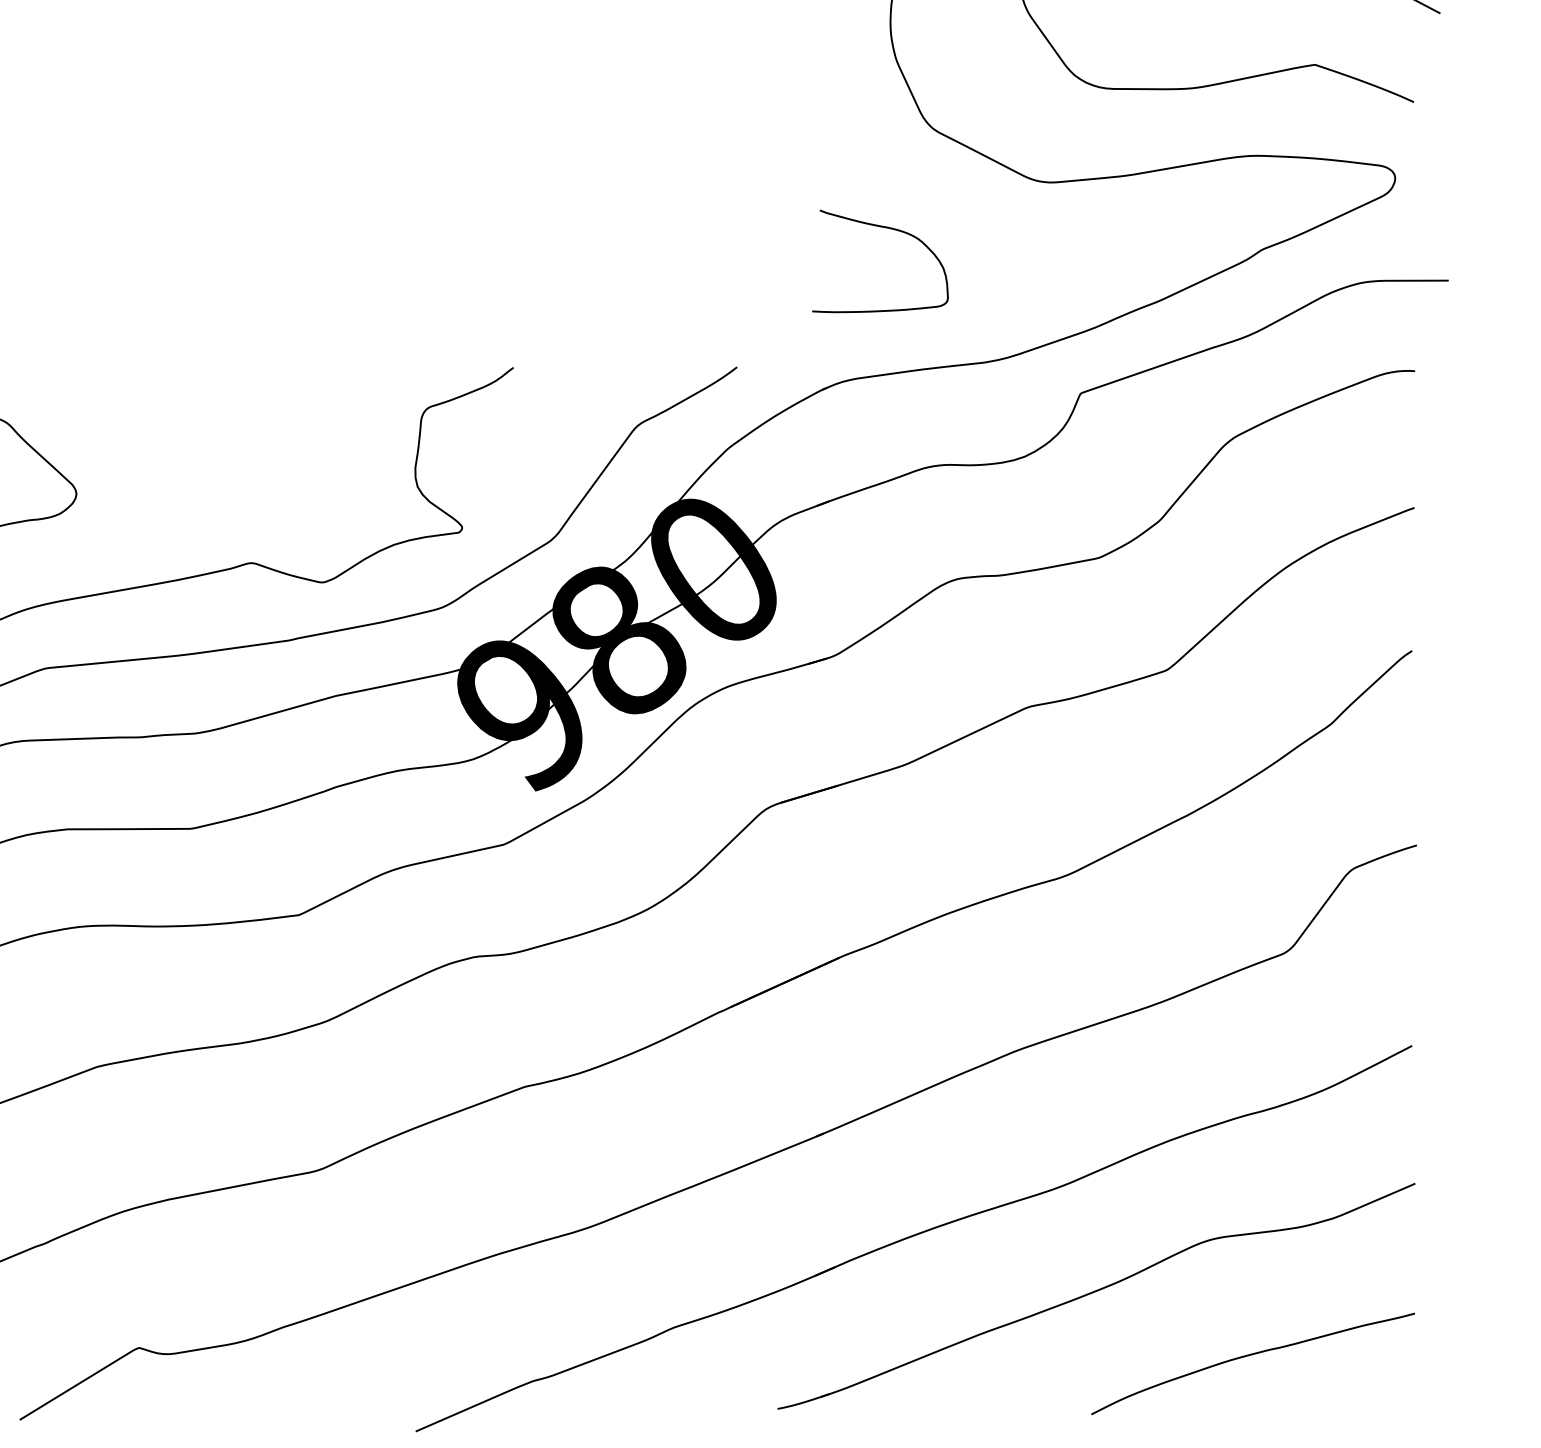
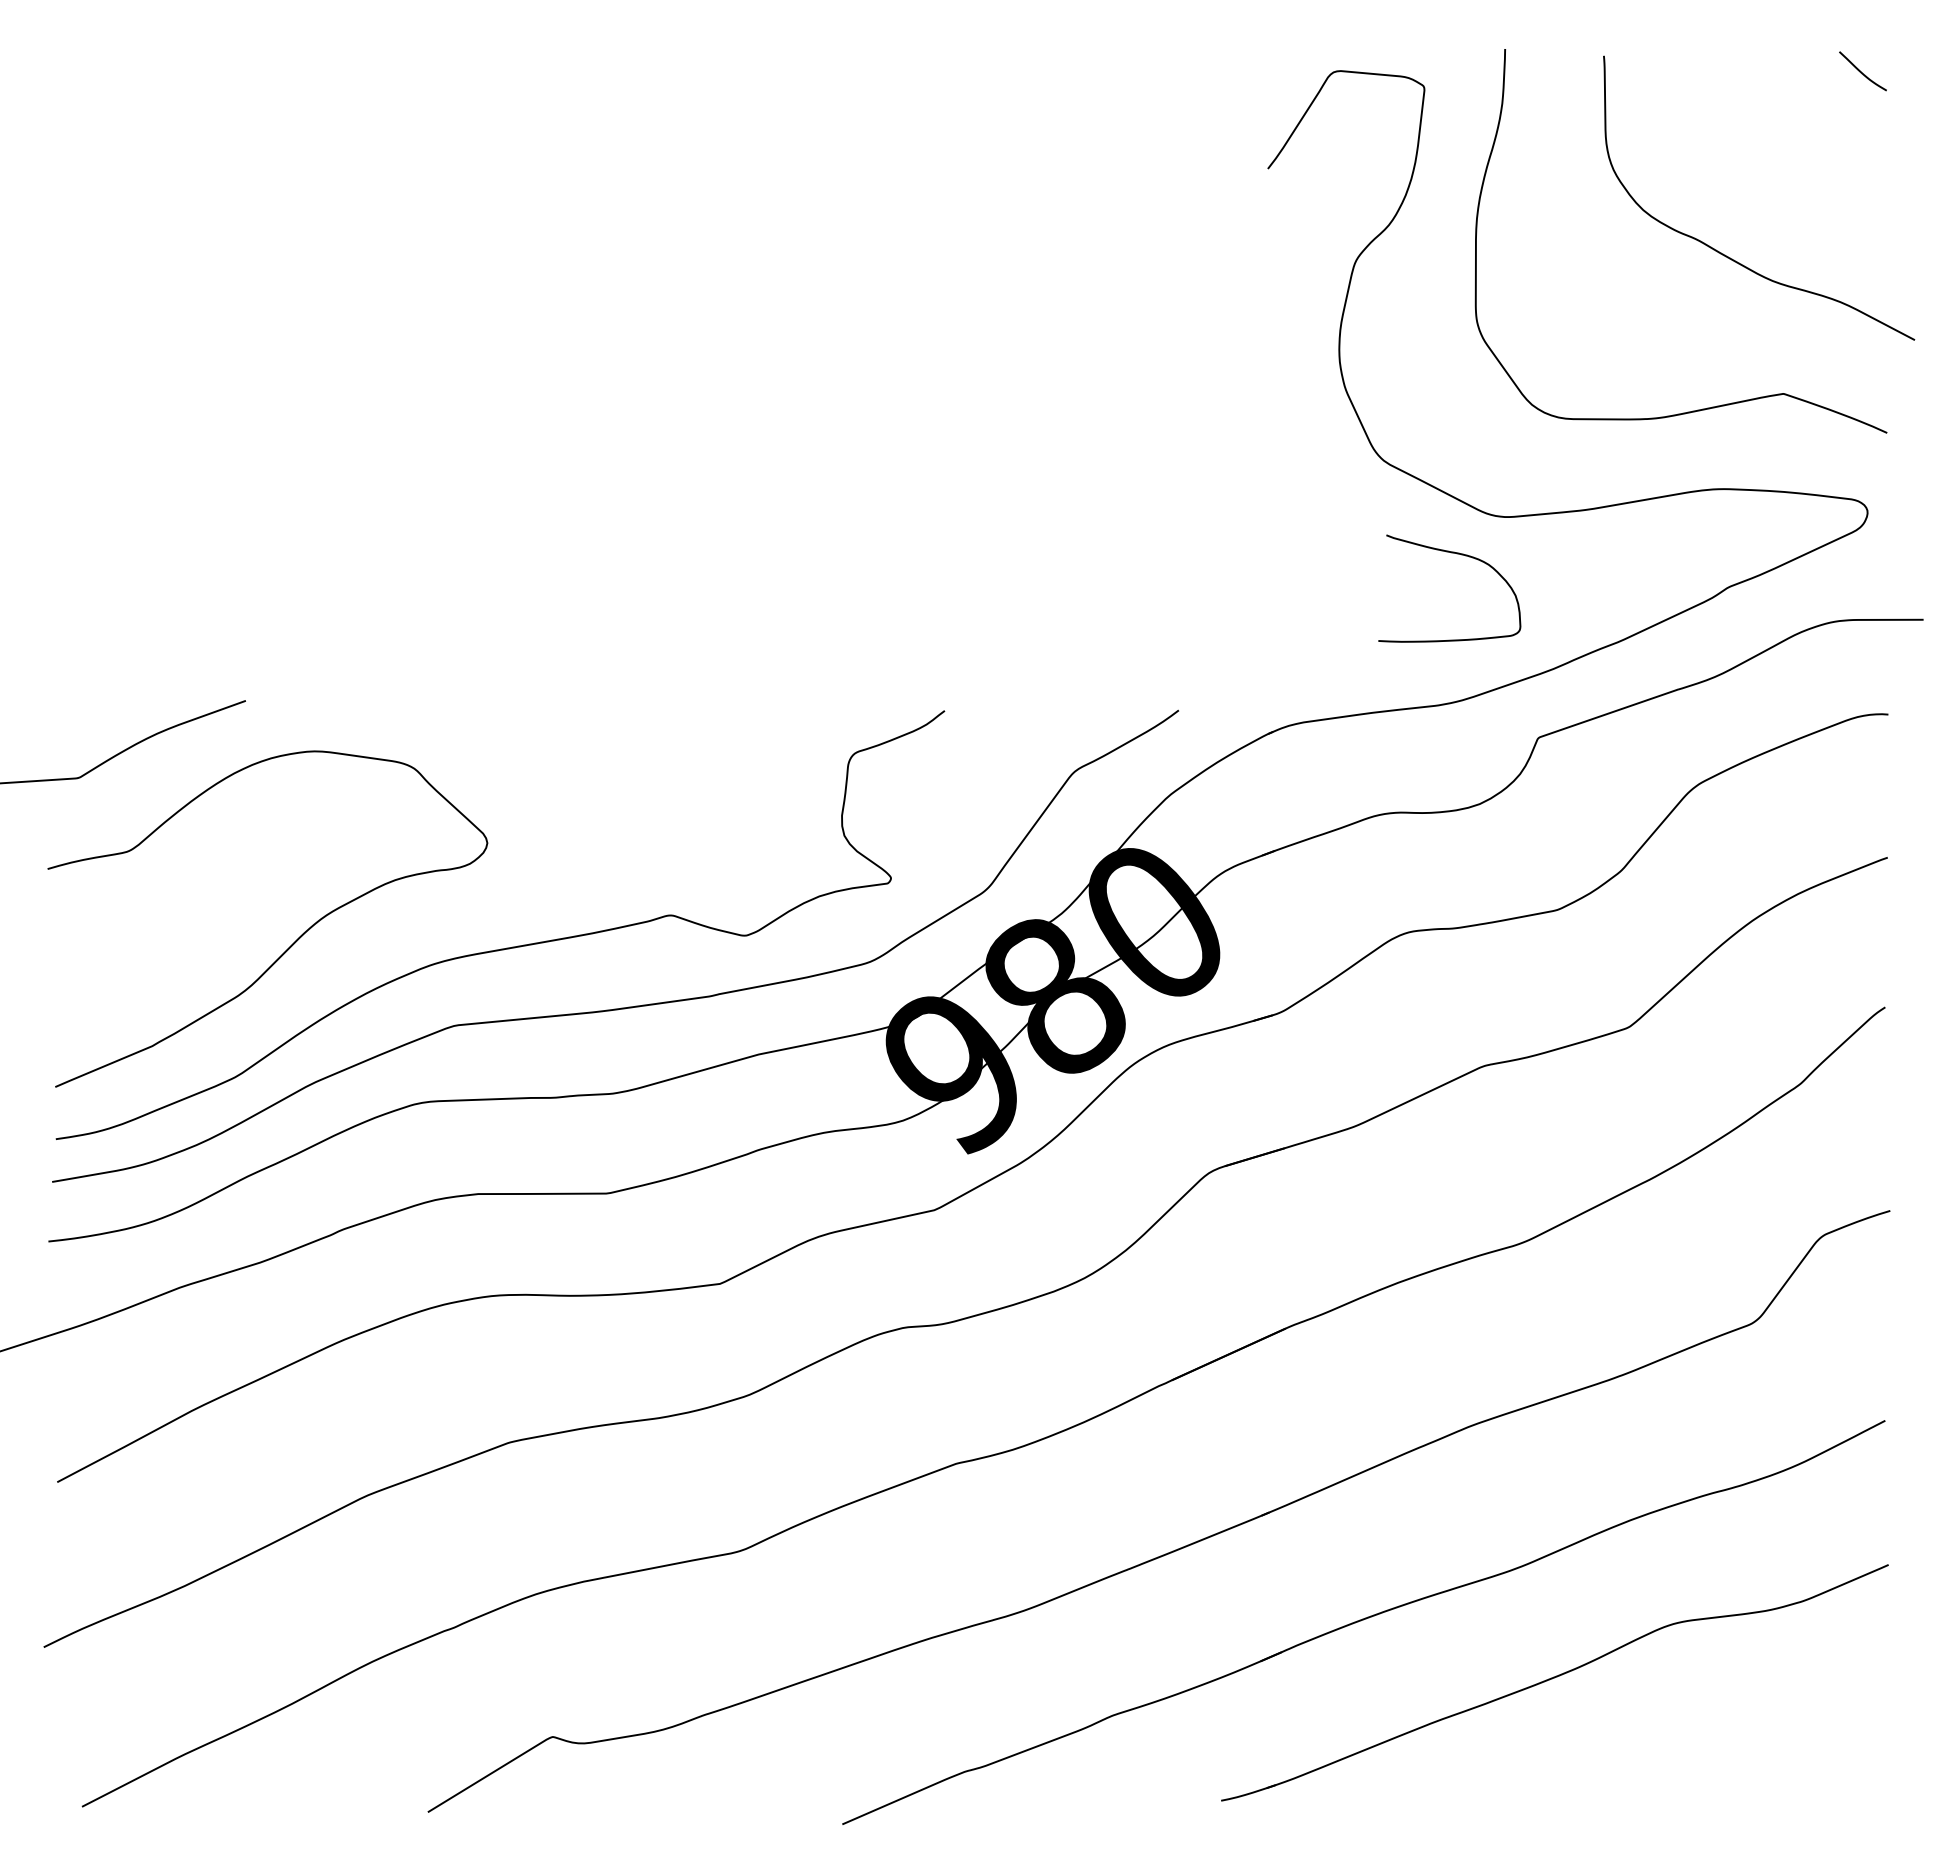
curve: (887, 228) -> (1457, 554), moved
curve: (1249, 1356) -> (1715, 1745), removed

